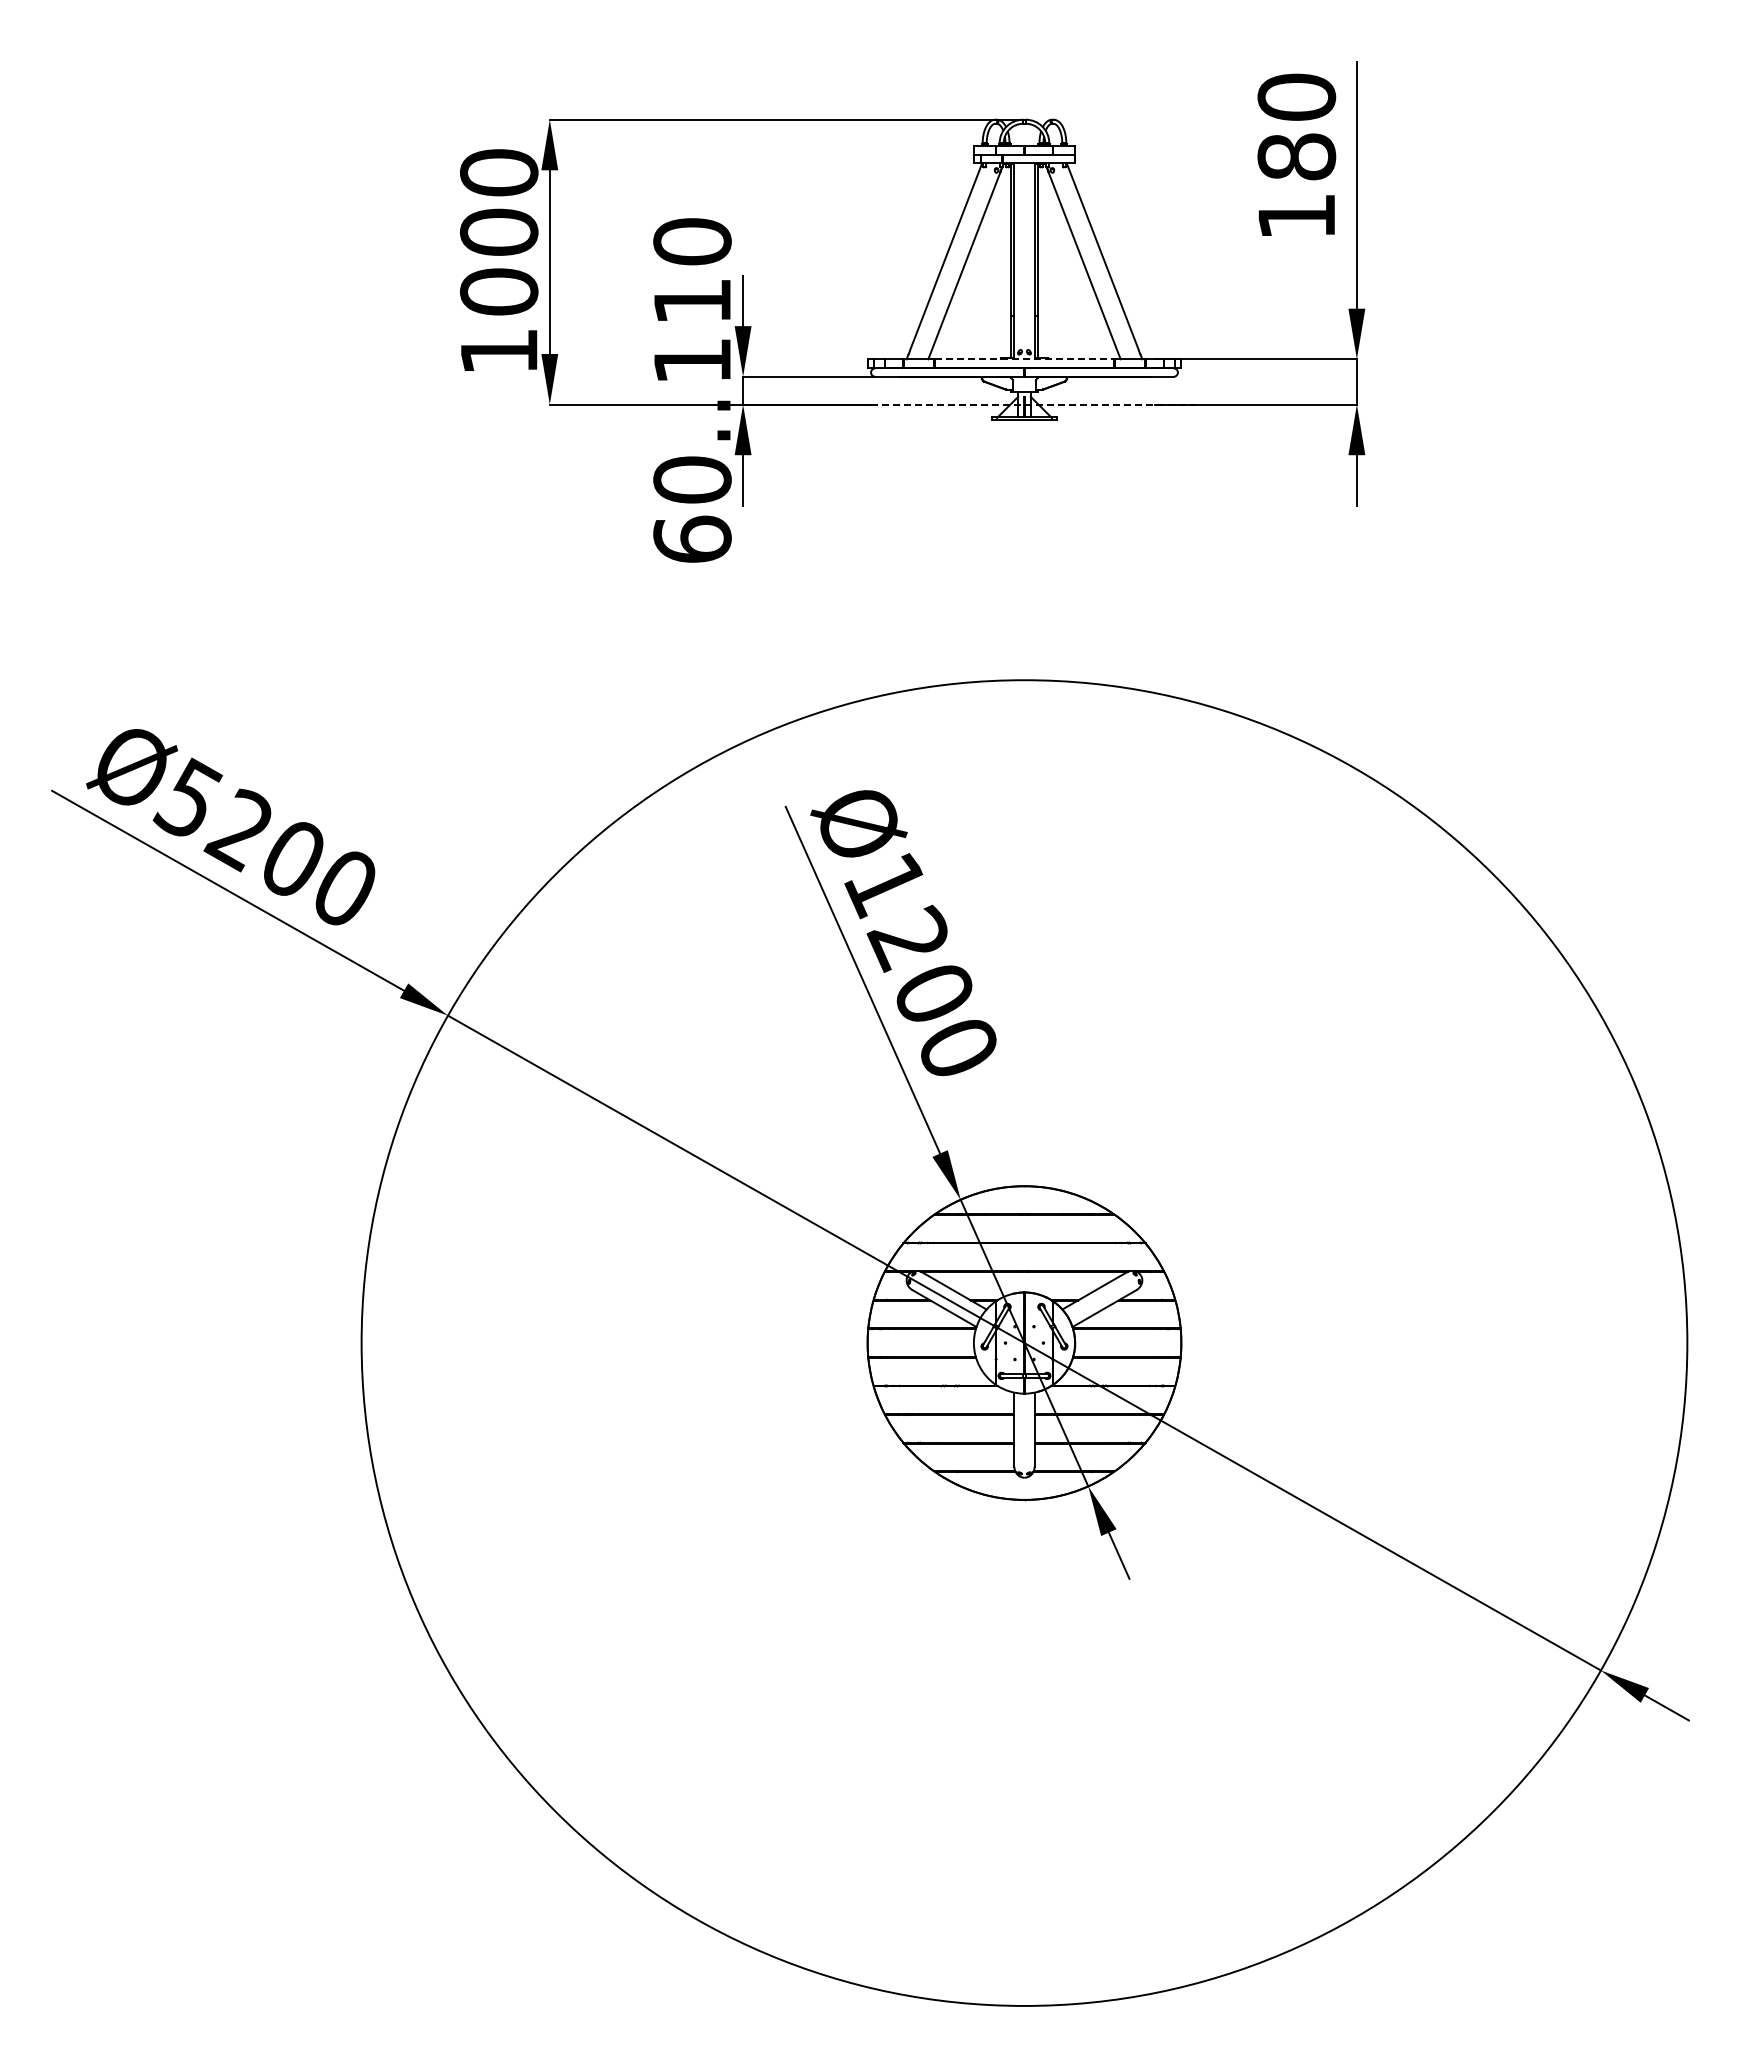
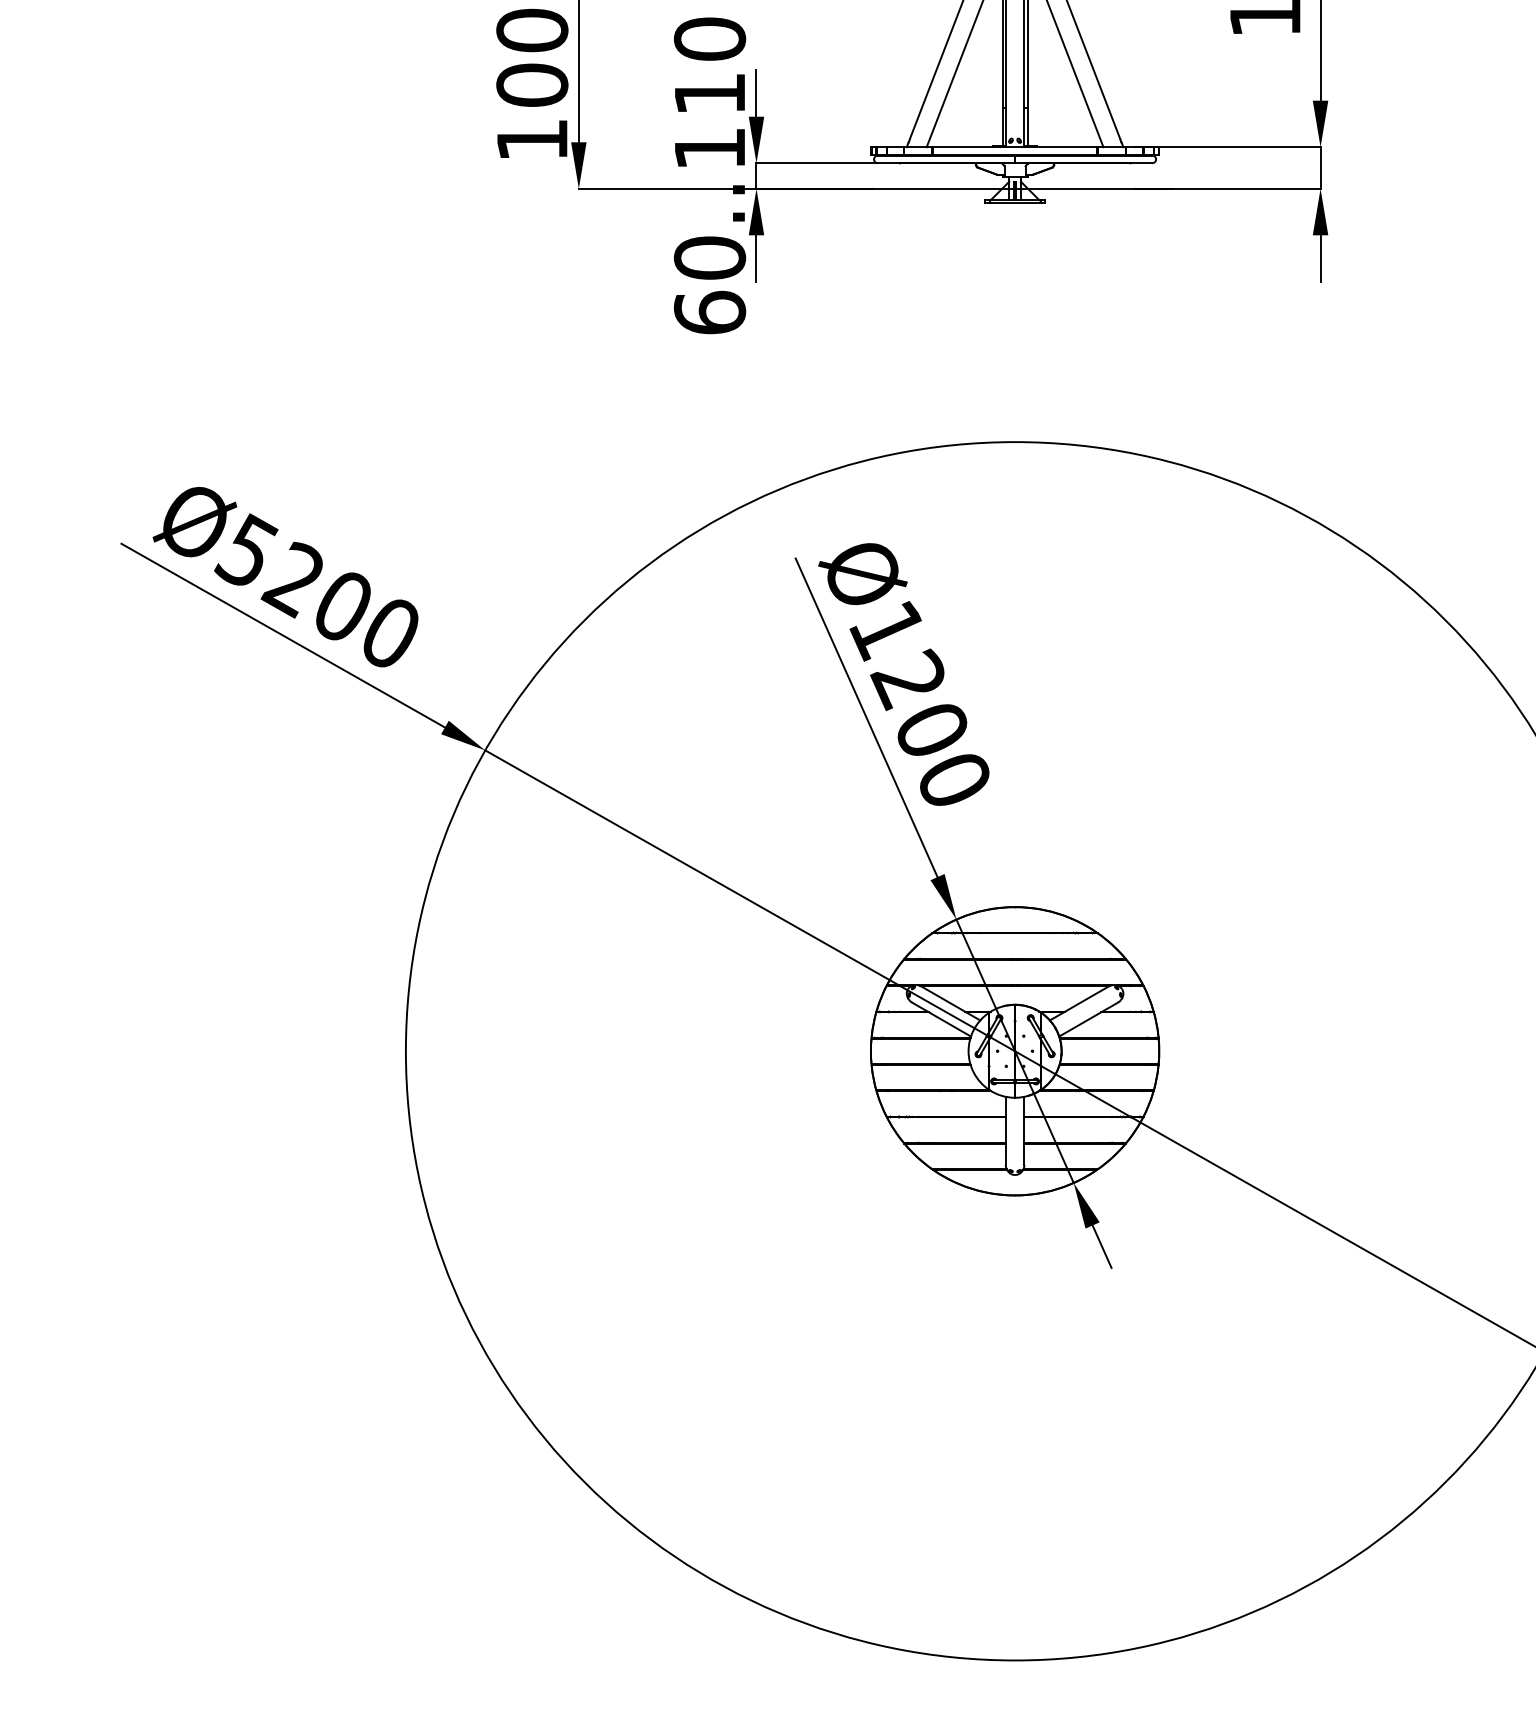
line: (1024, 359) -> (1015, 147), dashed -> solid
line: (1033, 404) -> (1023, 188), dashed -> solid

